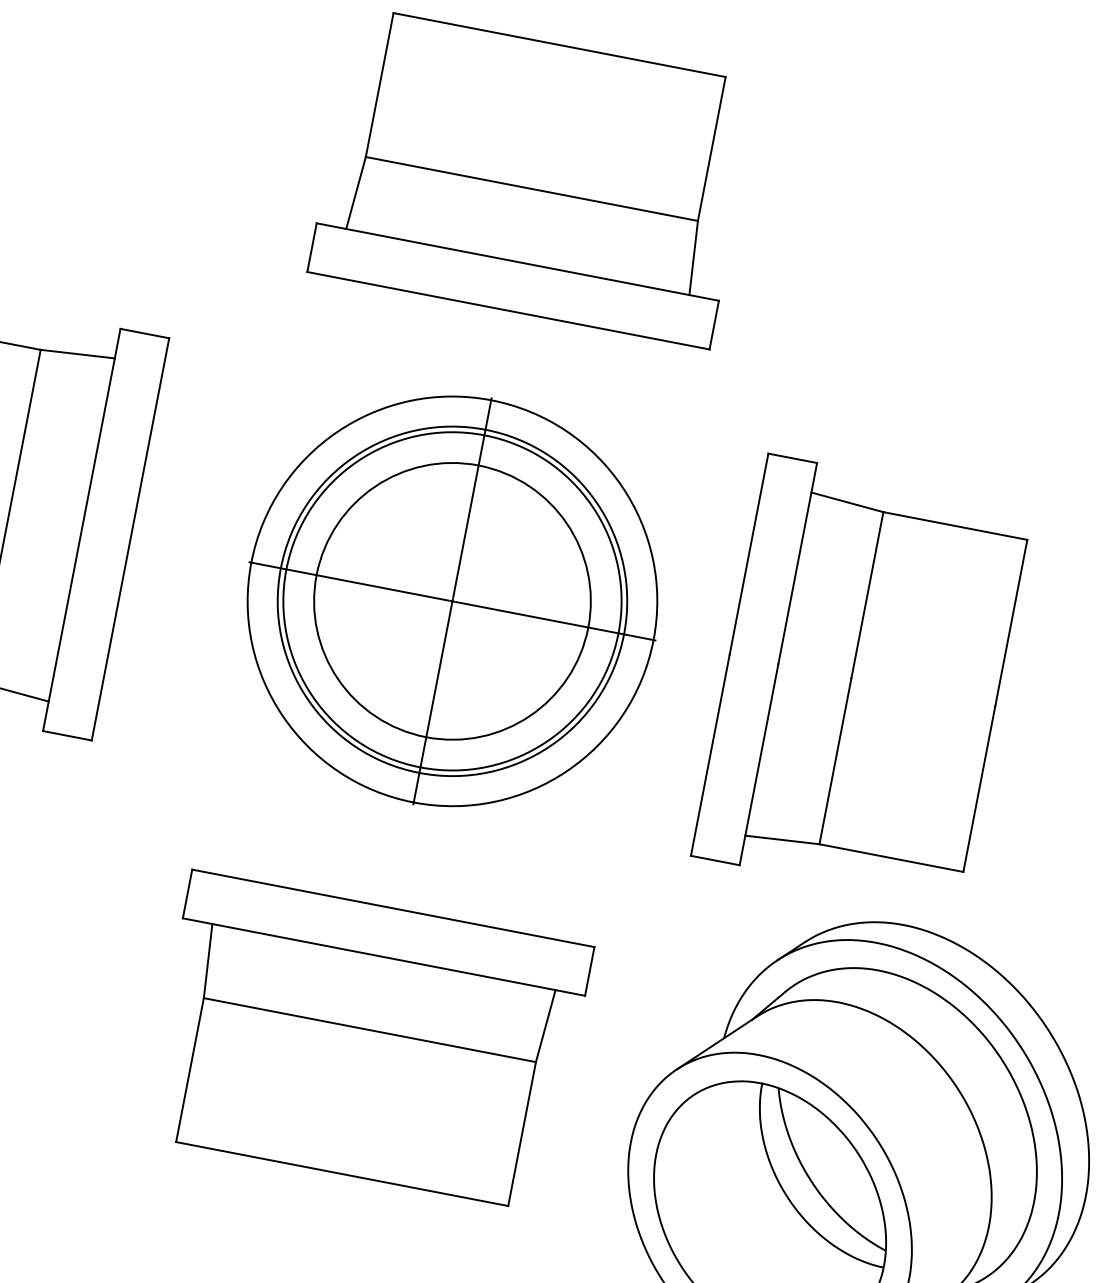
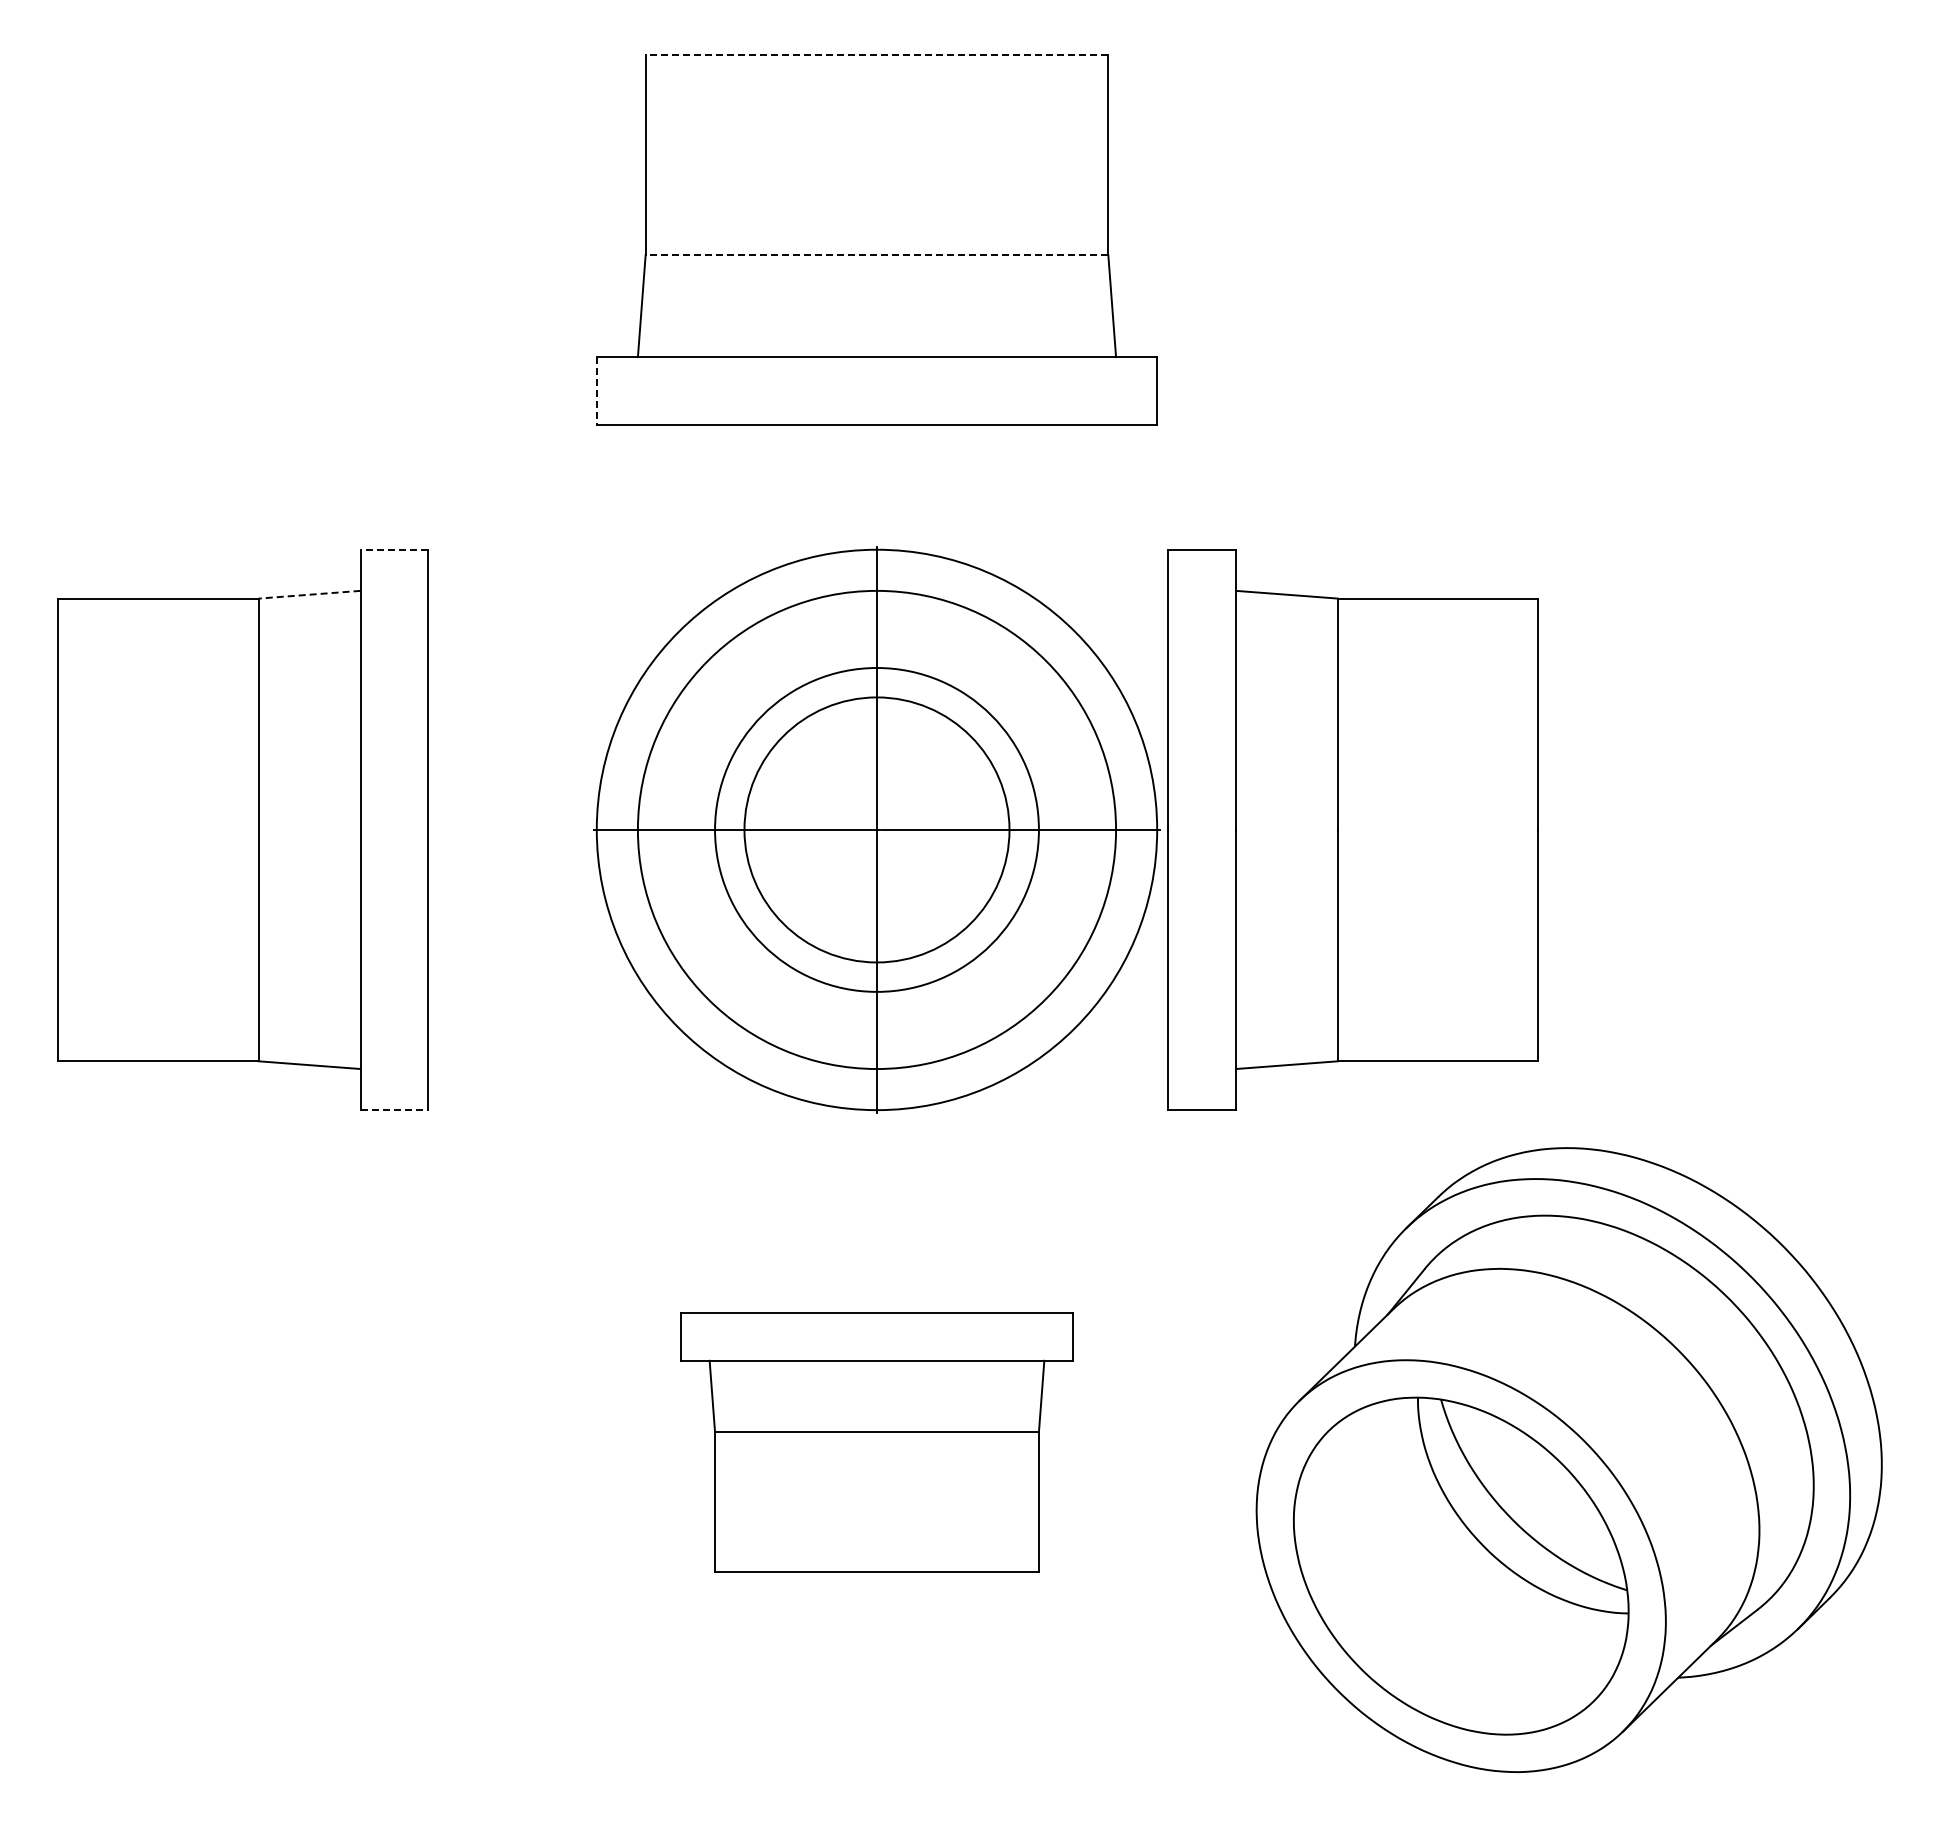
line: (559, 44) -> (876, 54), solid -> dashed
line: (531, 189) -> (876, 255), solid -> dashed
line: (311, 247) -> (596, 391), solid -> dashed
line: (144, 333) -> (394, 549), solid -> dashed
line: (77, 353) -> (309, 594), solid -> dashed
circle: (452, 600) -> (876, 829), size x0.7
circle: (452, 600) -> (876, 829), size x0.7
part: (862, 679) -> (1352, 829), moved
line: (67, 736) -> (394, 1110), solid -> dashed
part: (367, 1040) -> (876, 1442), size x0.7

